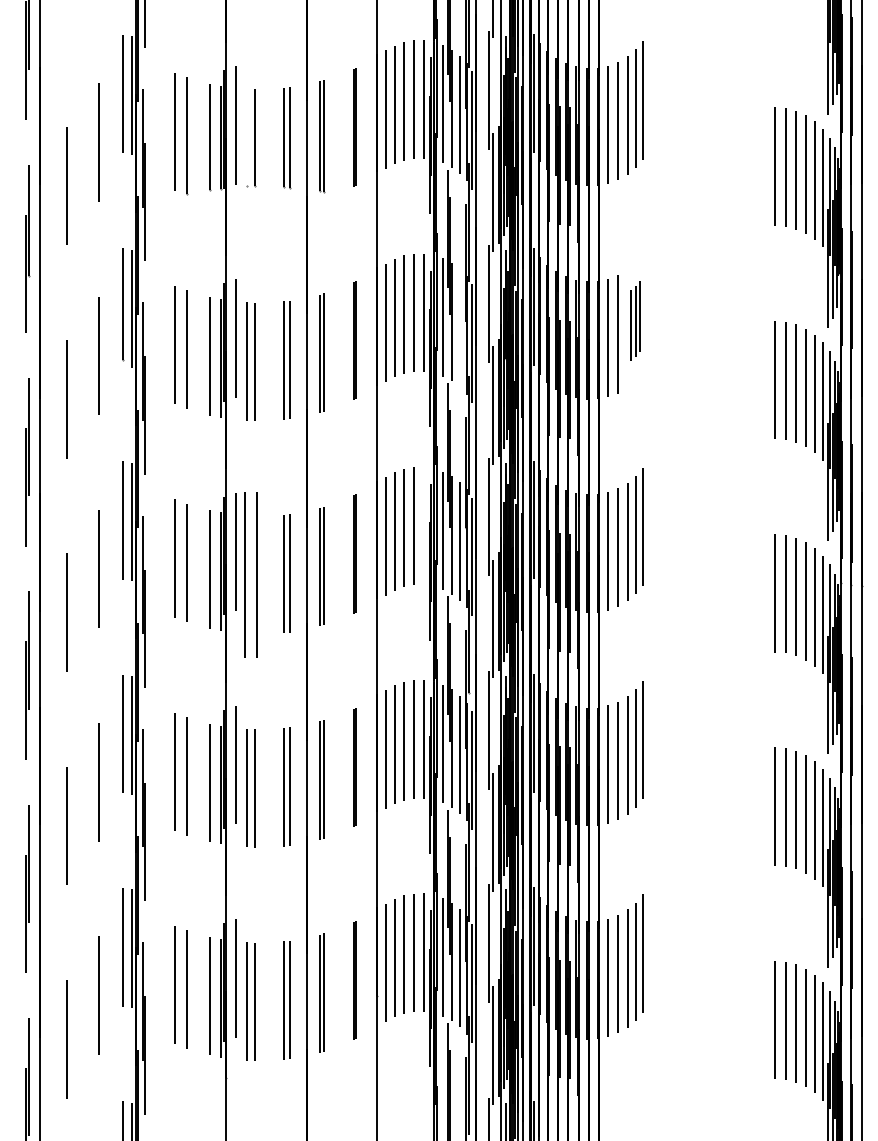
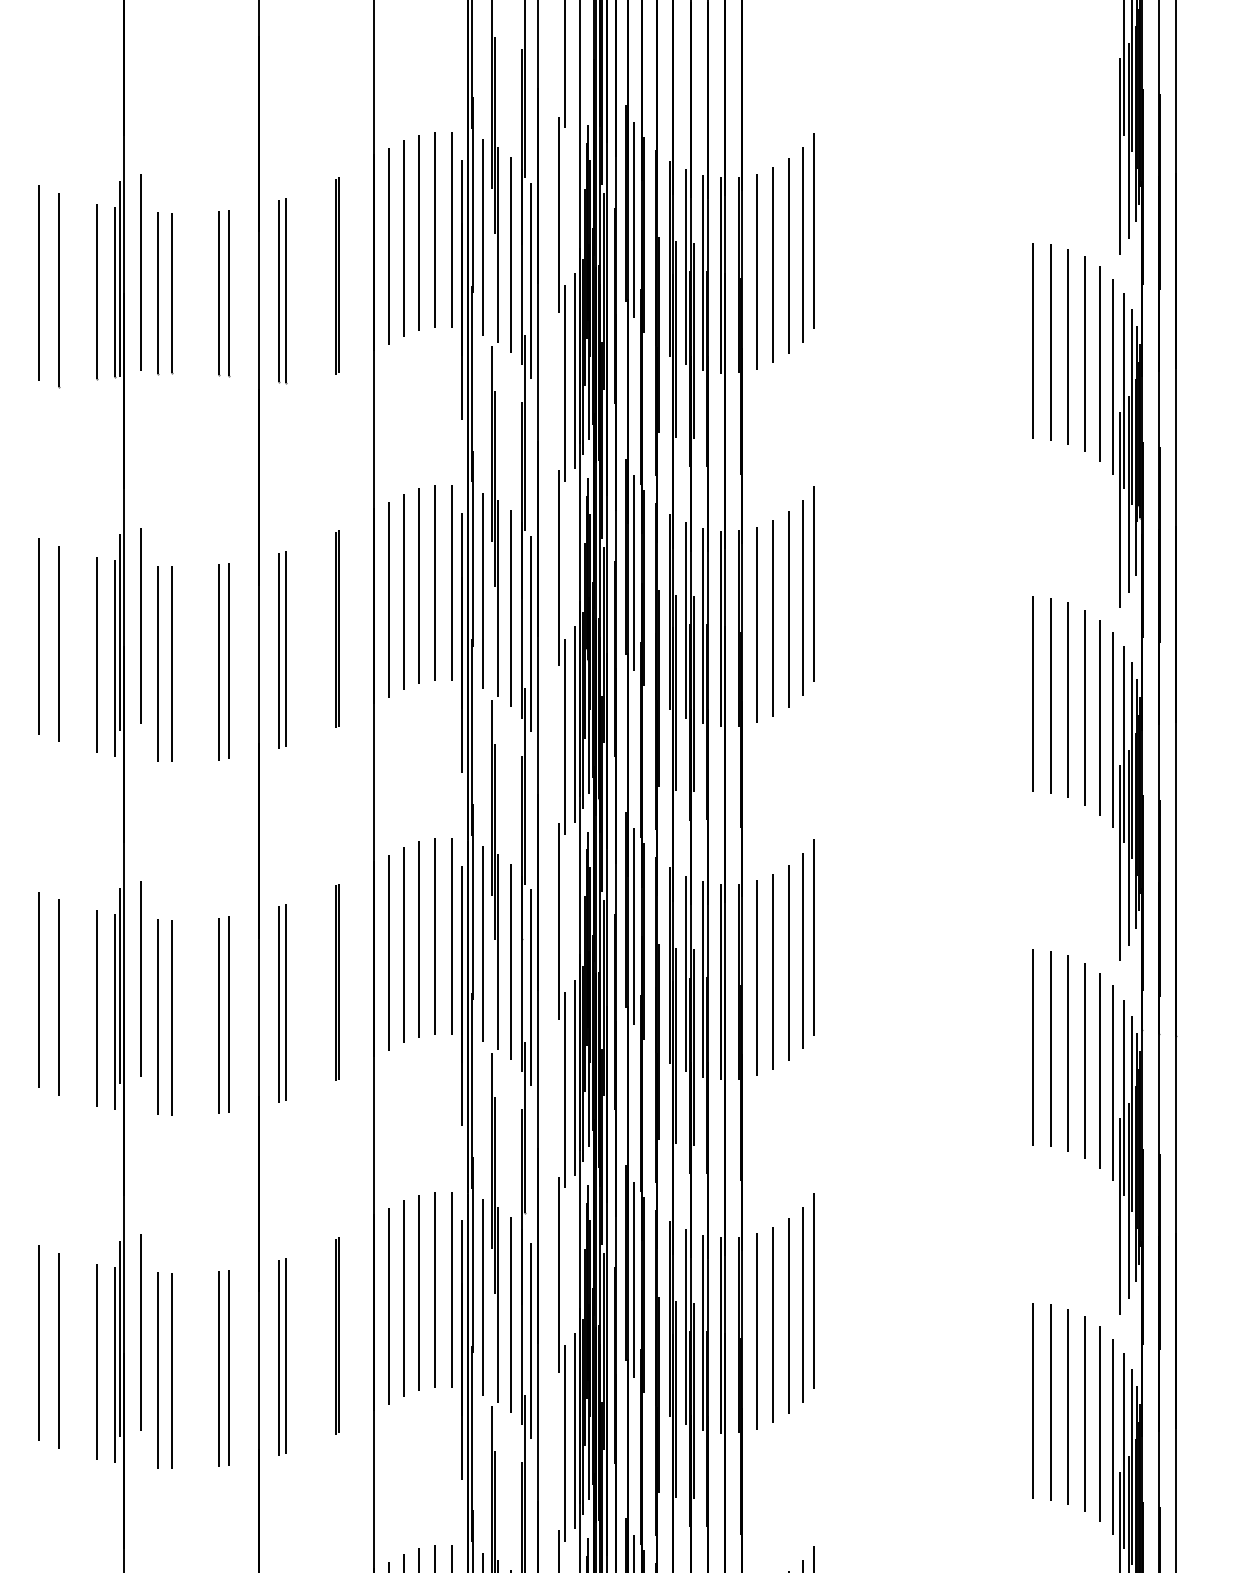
line: (246, 137) -> (157, 292), added
part: (635, 320) -> (801, 595), size x1.67
line: (459, 327) -> (510, 607), added
line: (424, 525) -> (452, 935), added
part: (250, 574) -> (164, 1016), size x0.71

